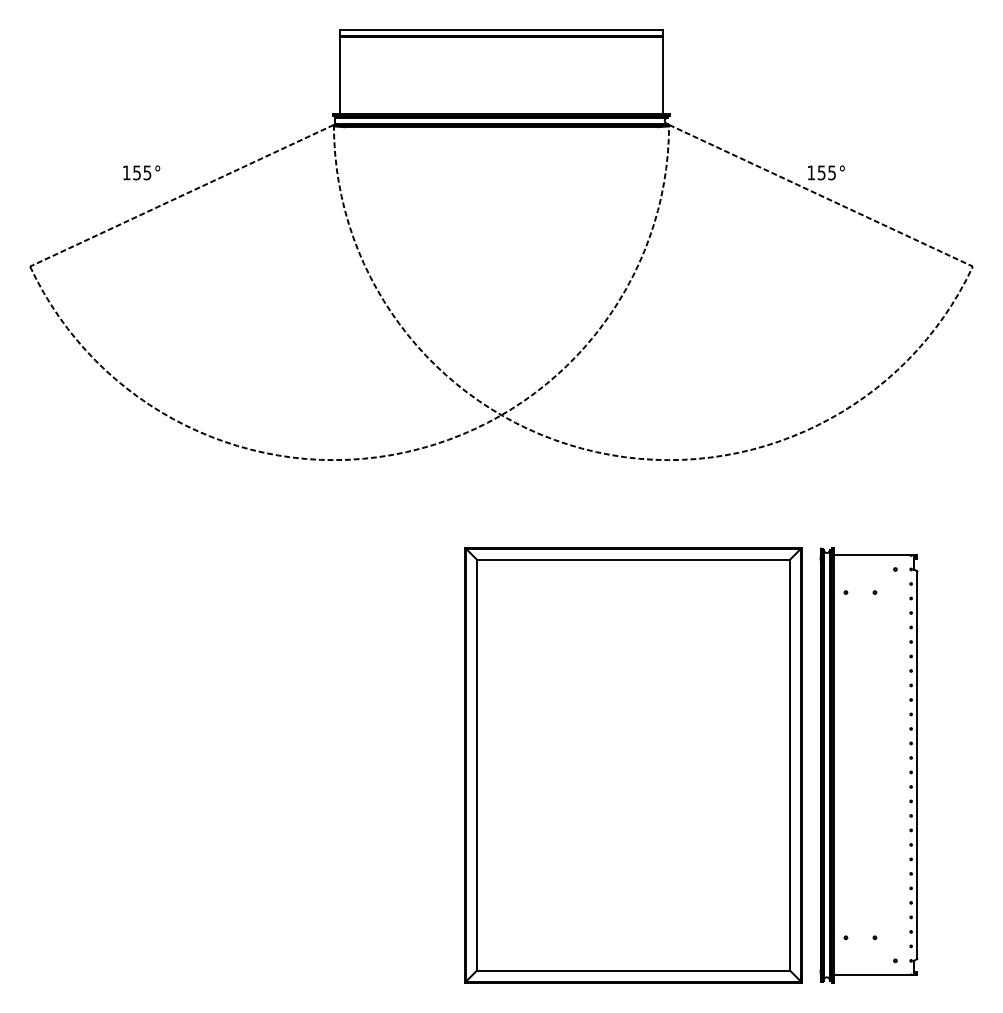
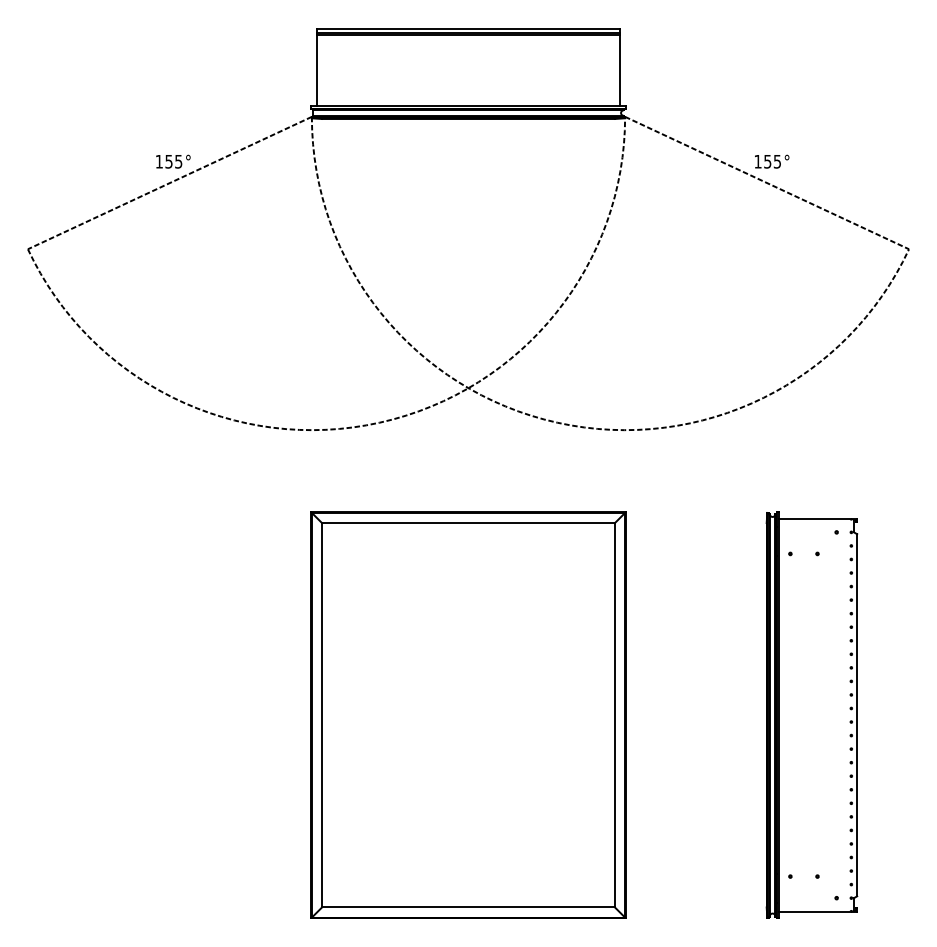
text: (141, 172) -> (173, 161), moved
part: (633, 765) -> (468, 715), moved

